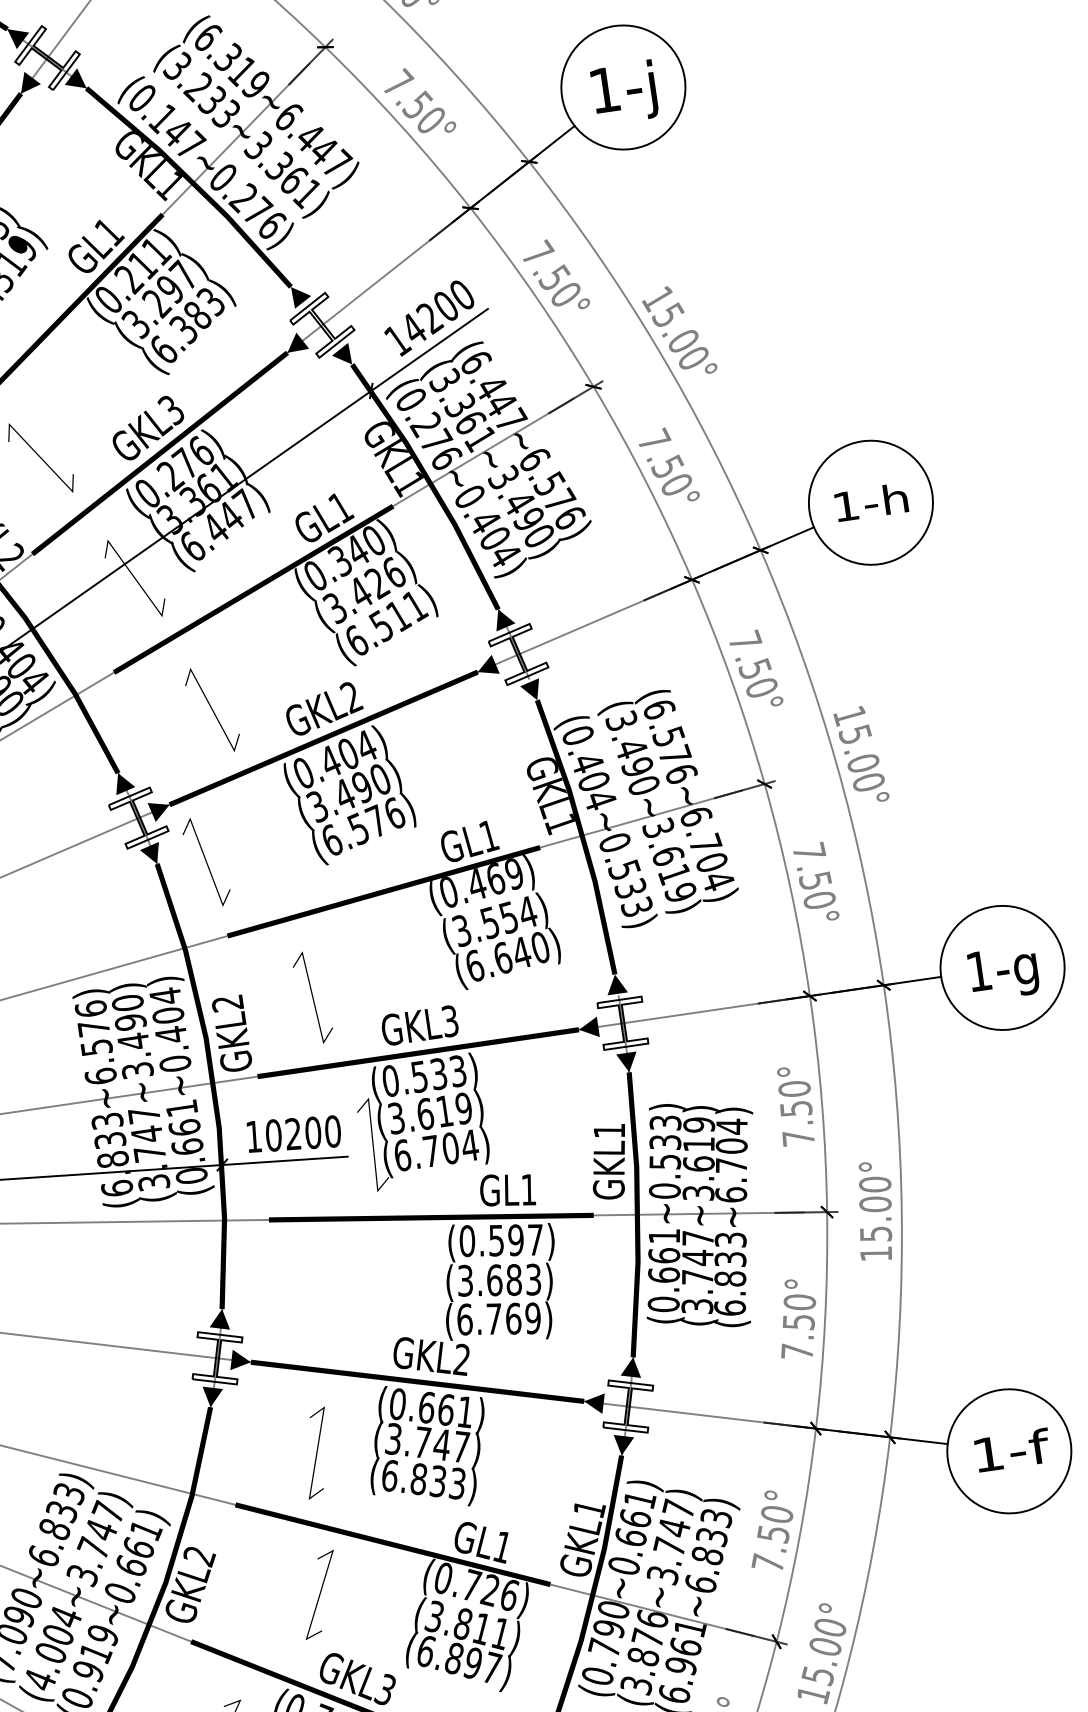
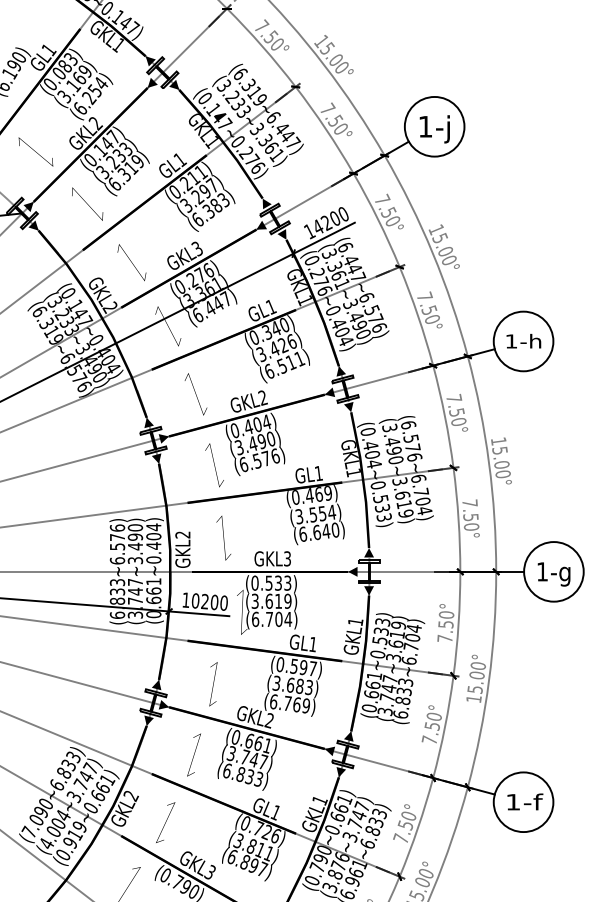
line: (206, 862) -> (214, 465), moved
line: (335, 1302) -> (213, 684), added
line: (319, 1594) -> (165, 822), moved

